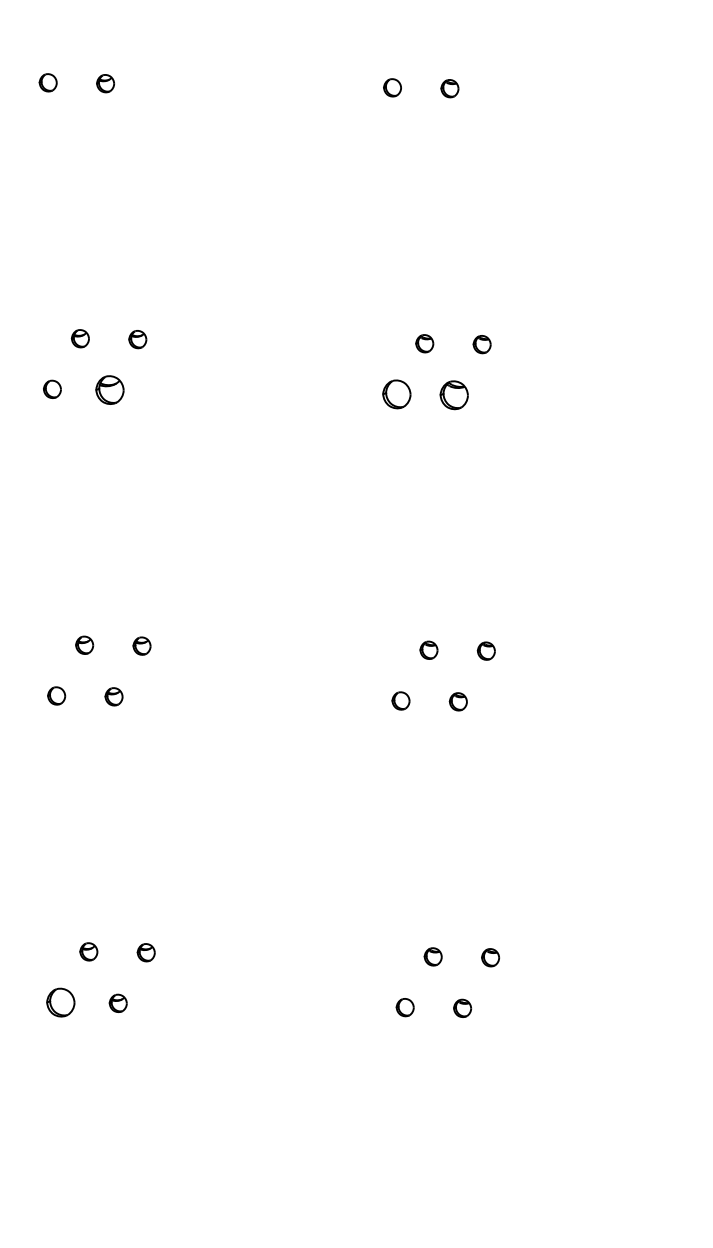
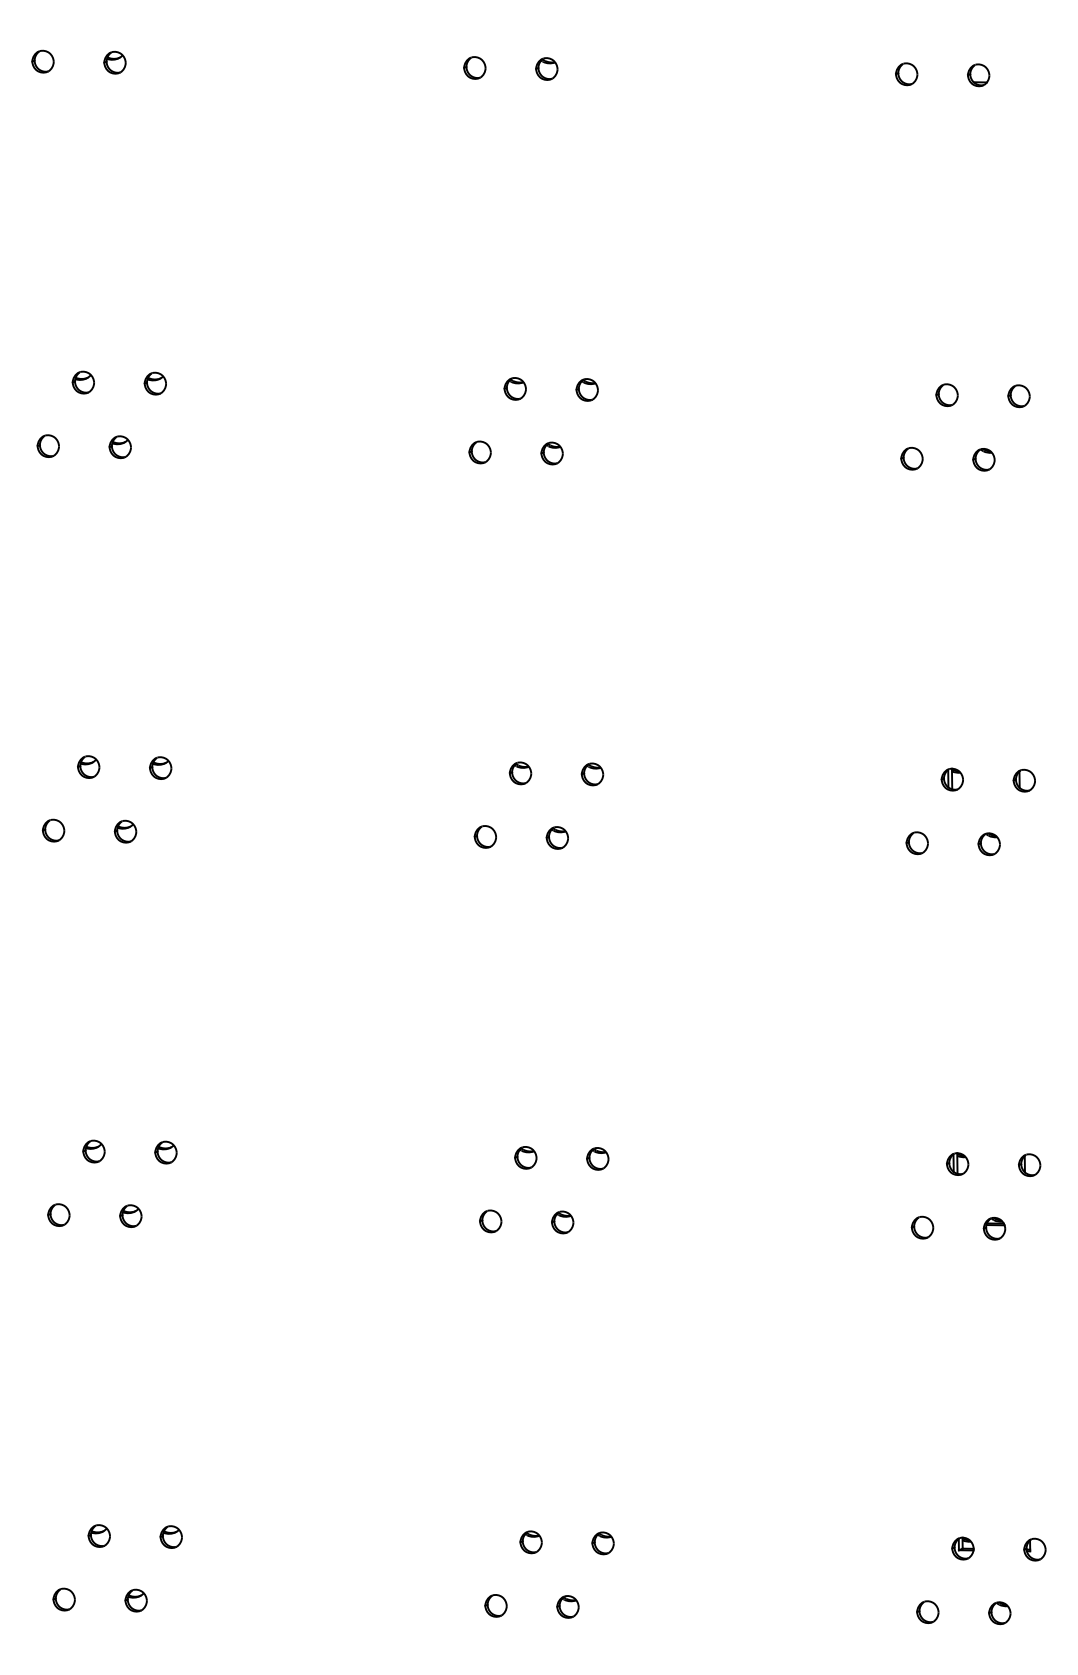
part: (109, 390) -> (119, 447), size x0.62
part: (396, 394) -> (479, 452), size x0.62
part: (453, 395) -> (551, 453), size x0.62
part: (60, 1002) -> (58, 1214), size x0.62

